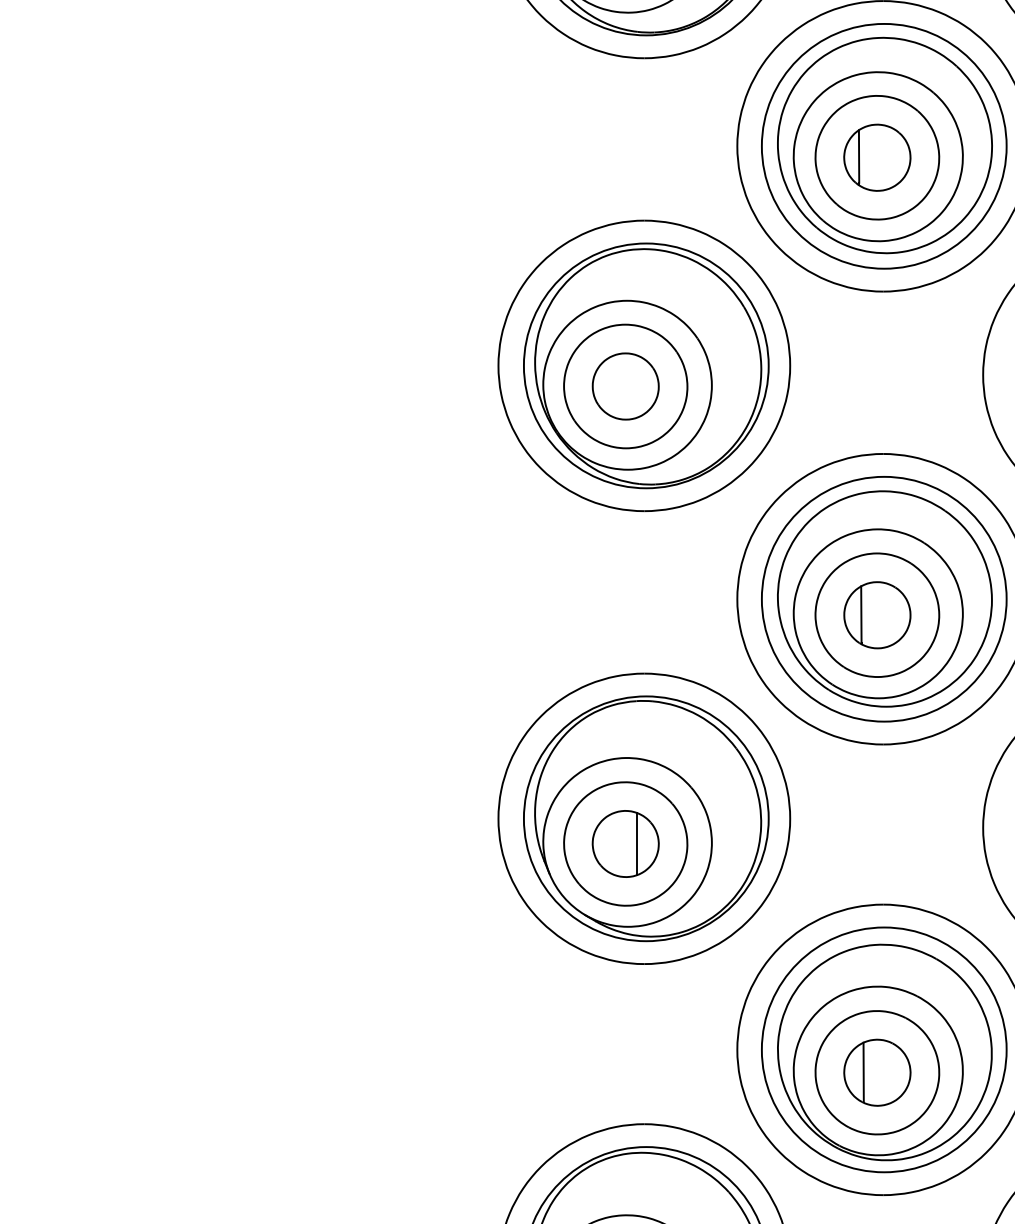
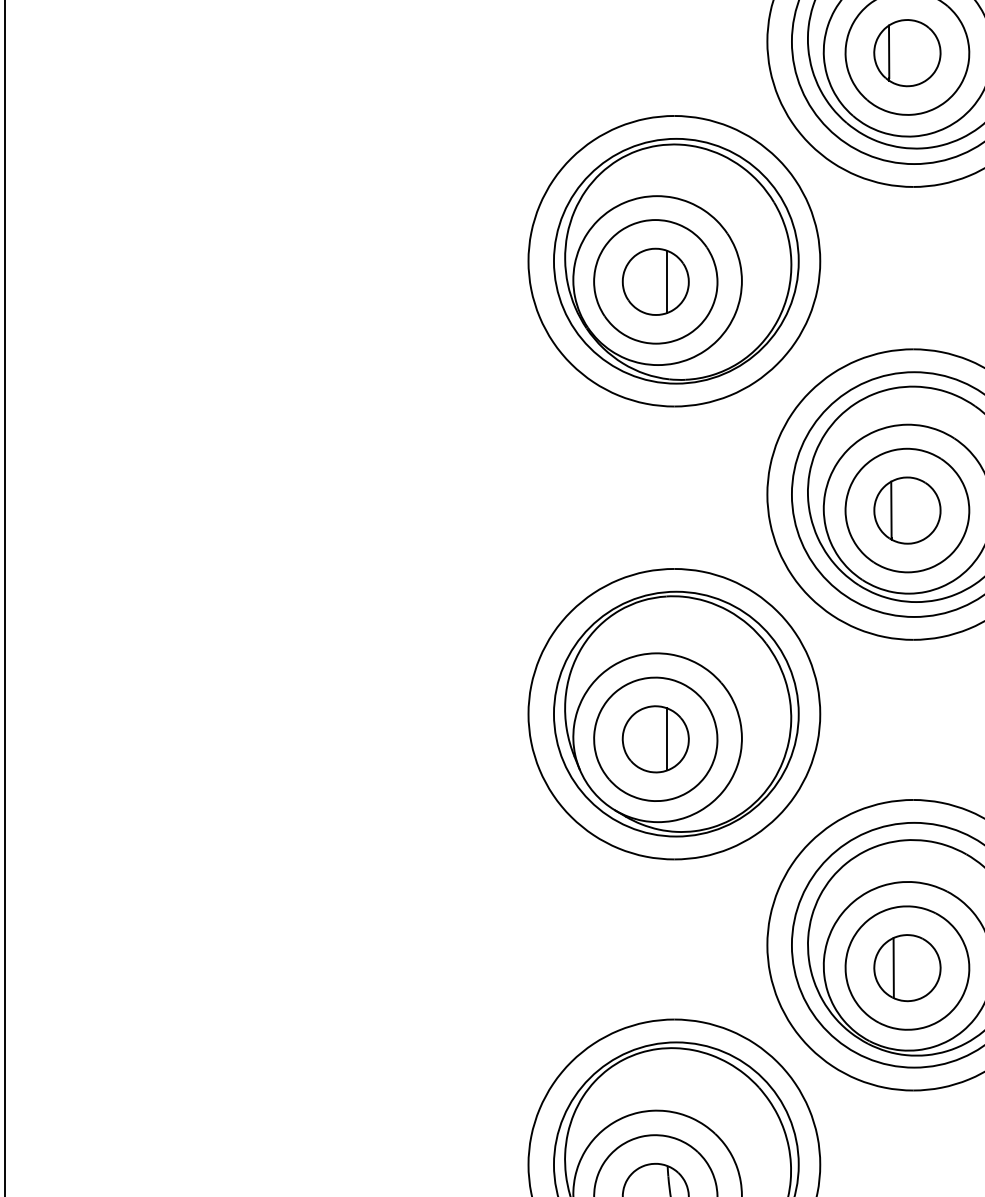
line: (637, 386) -> (667, 281), added

